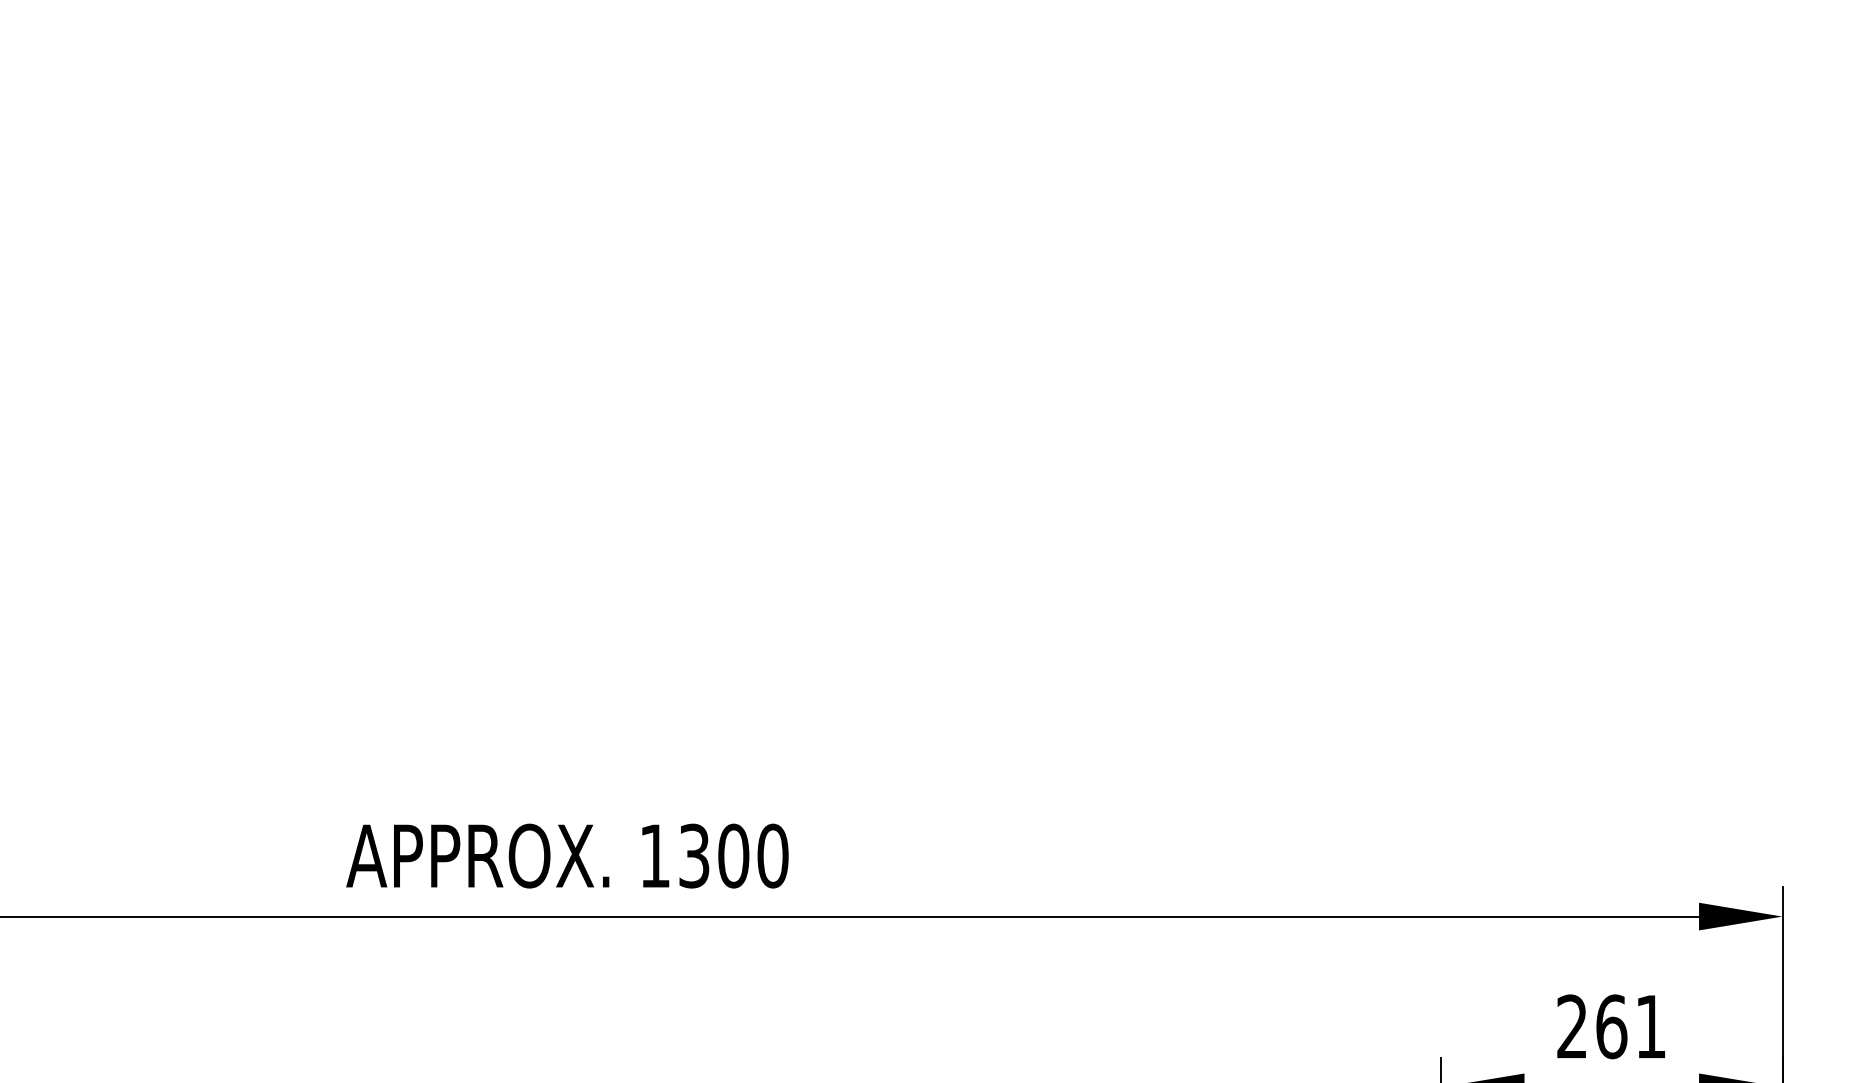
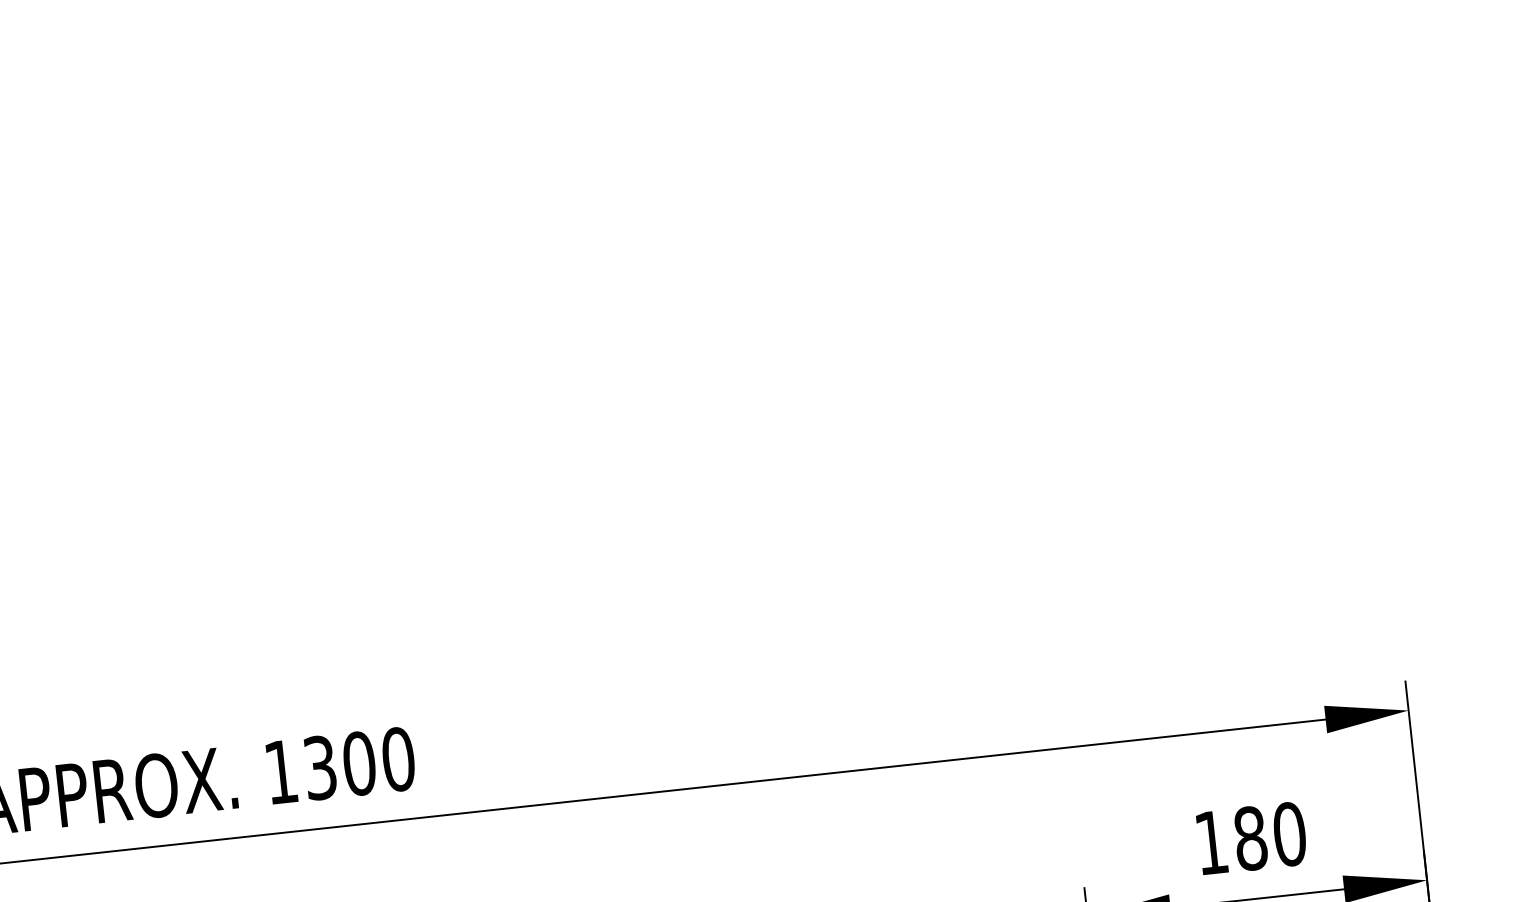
text: (1611, 1026) -> (1250, 838), 261 -> 180

